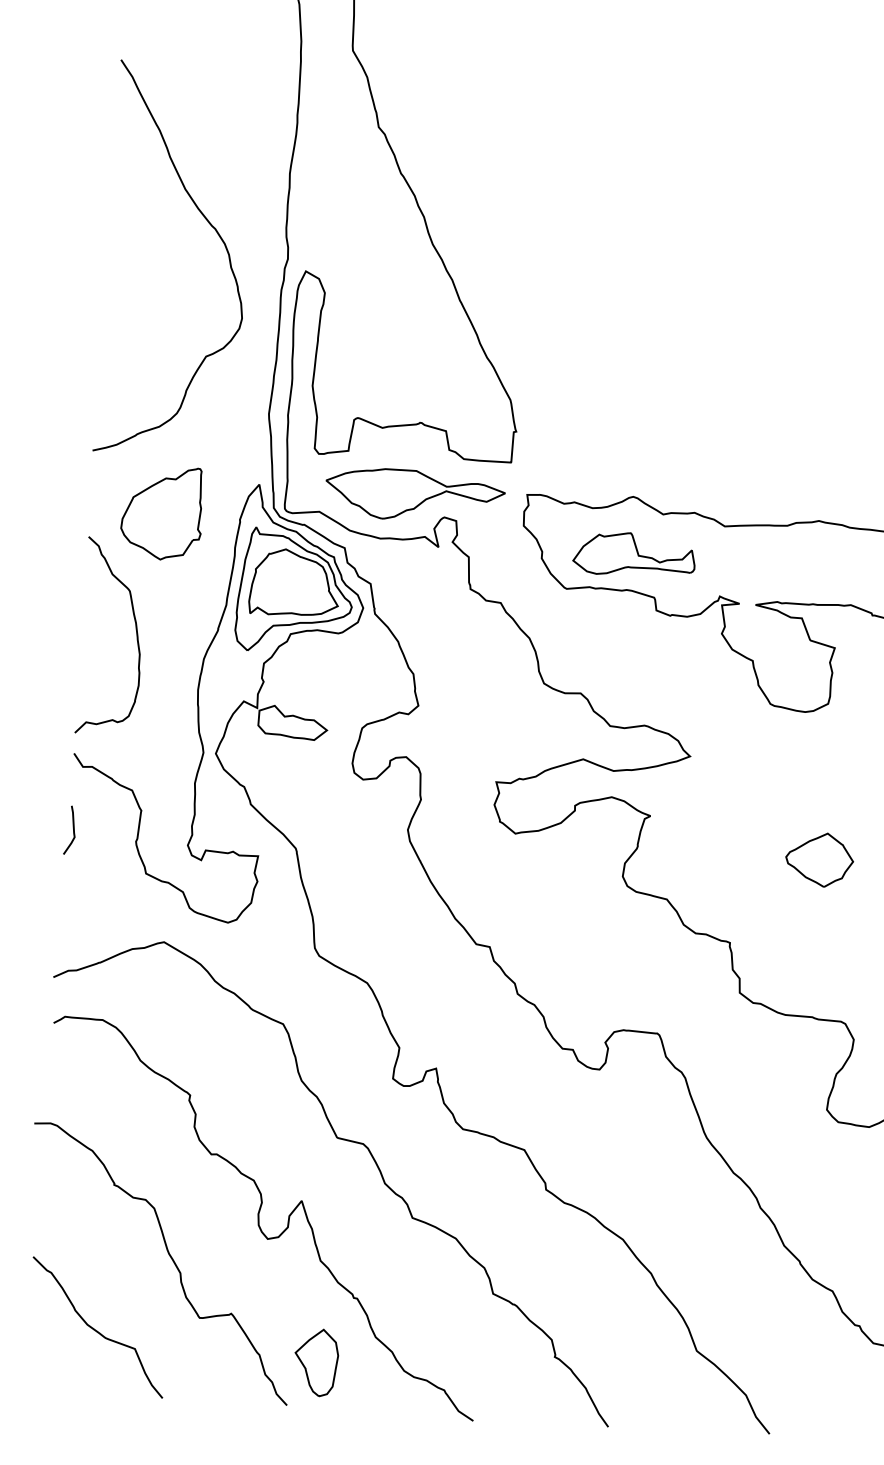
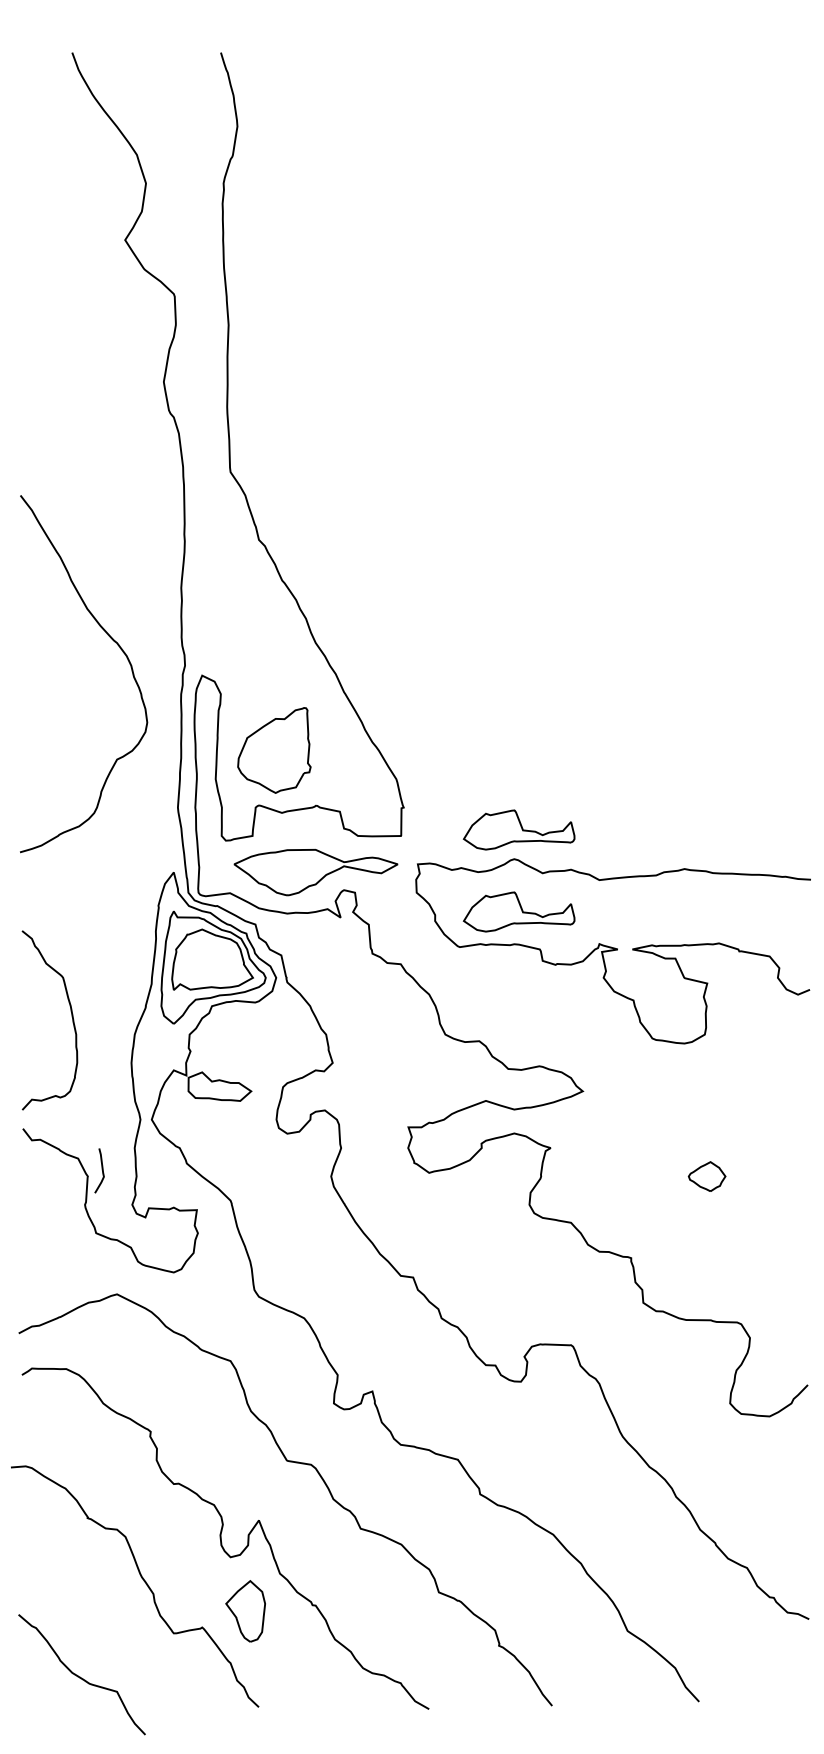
part: (640, 464) -> (518, 829), added
part: (162, 512) -> (274, 750), moved
curve: (72, 829) -> (101, 1169), moved
part: (818, 859) -> (706, 1176), size x0.6
curve: (96, 1329) -> (80, 1676), moved
part: (316, 1362) -> (245, 1611), moved

